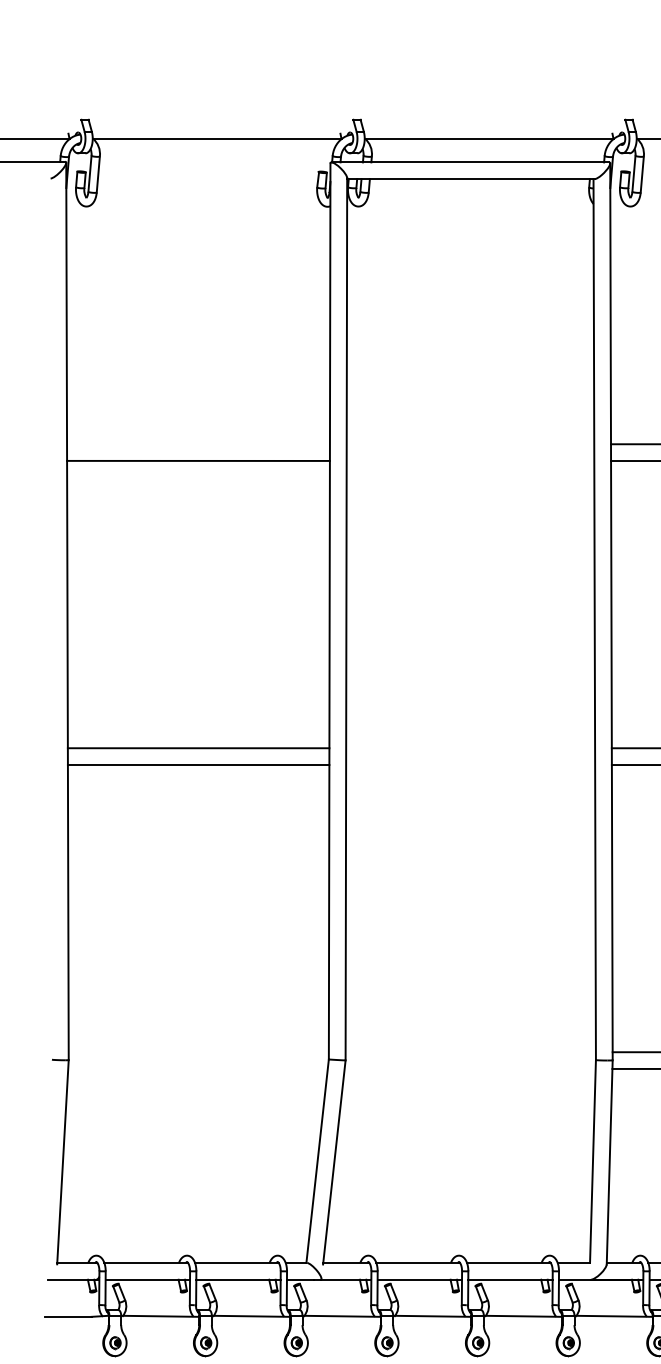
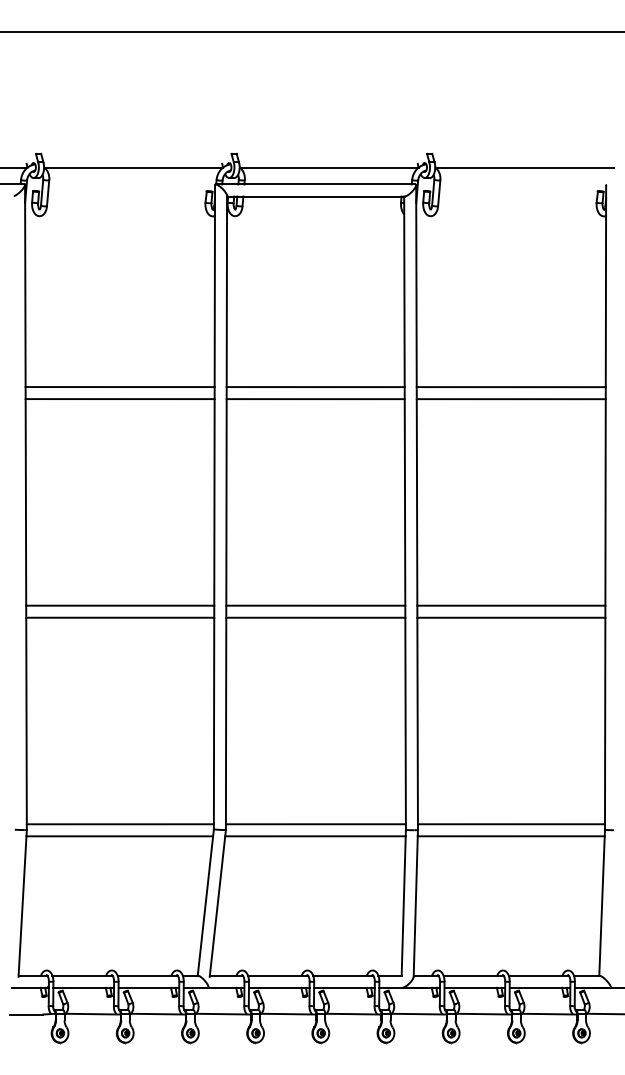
line: (197, 444) -> (119, 387), added
line: (470, 444) -> (315, 387), added
line: (470, 461) -> (315, 399), added
line: (470, 747) -> (315, 605), added
line: (470, 764) -> (315, 617), added
line: (197, 1052) -> (119, 824), added
line: (470, 1052) -> (315, 824), added
line: (197, 1069) -> (119, 836), added
line: (470, 1069) -> (315, 836), added

